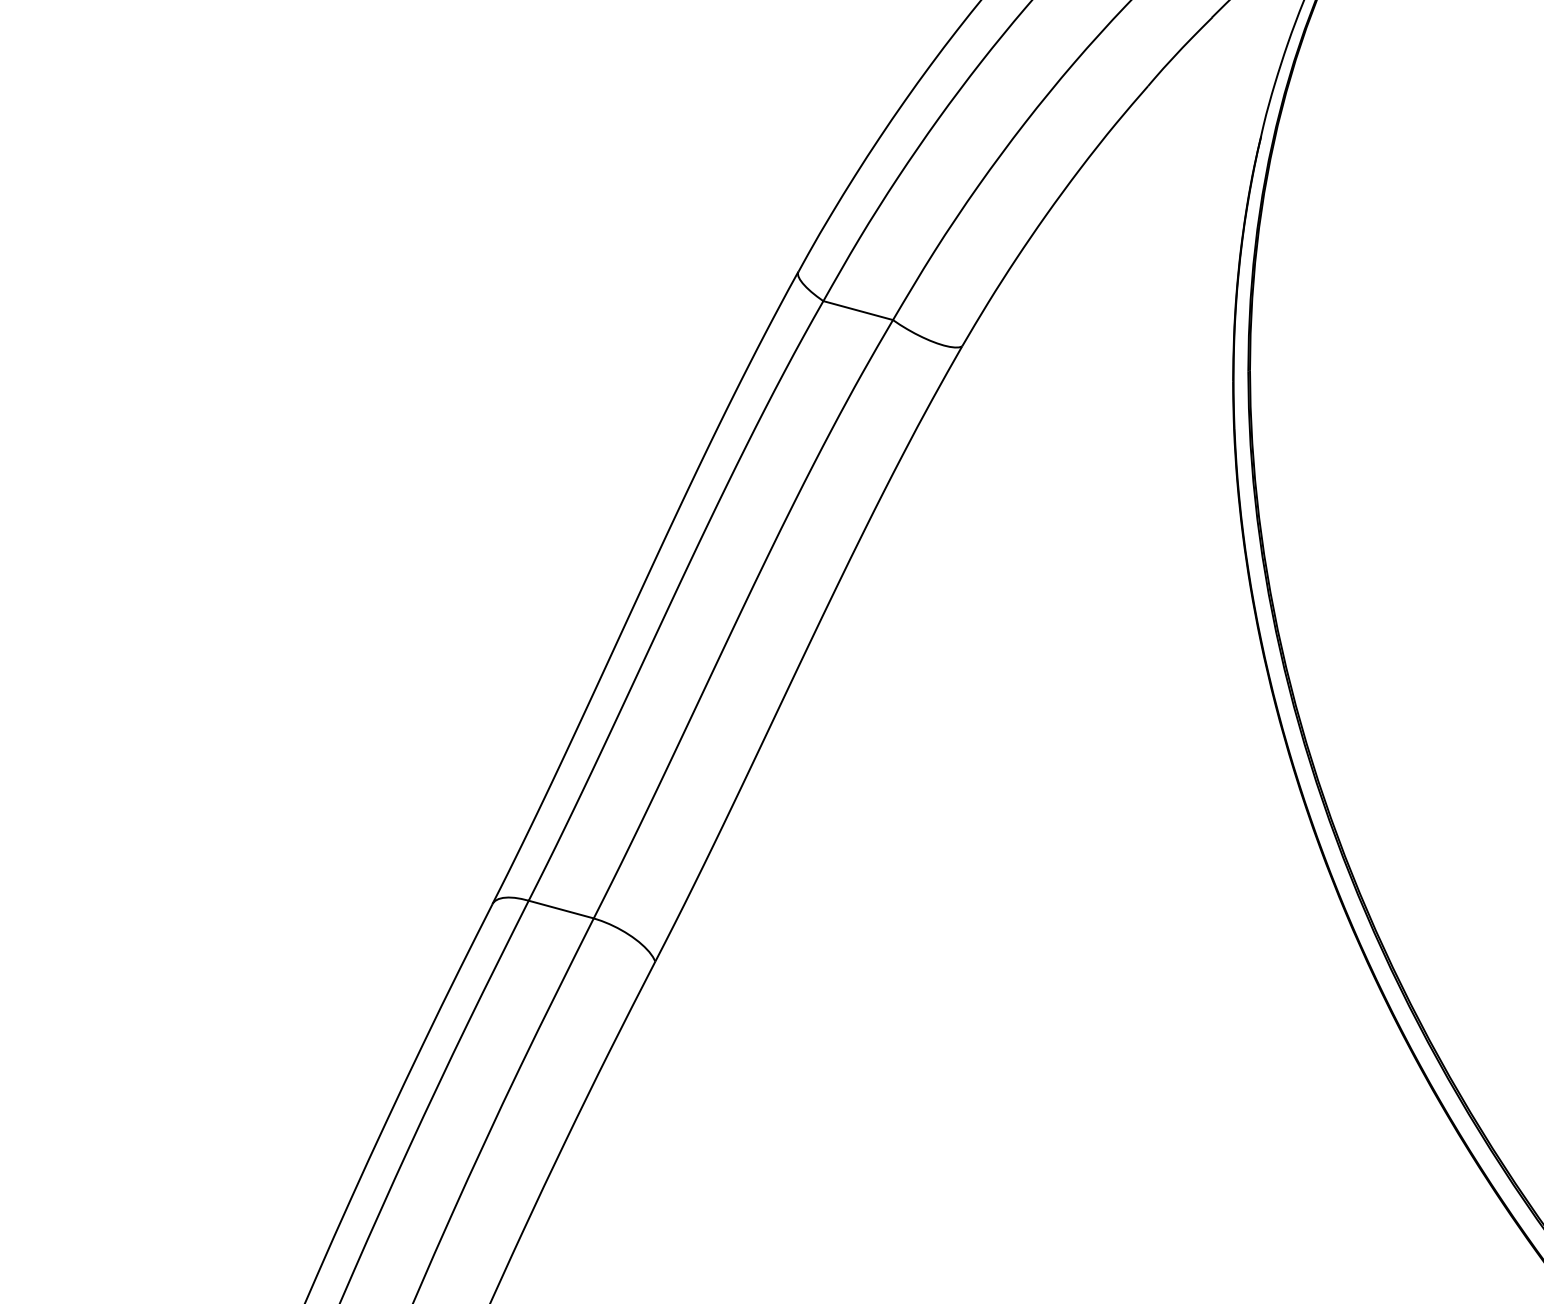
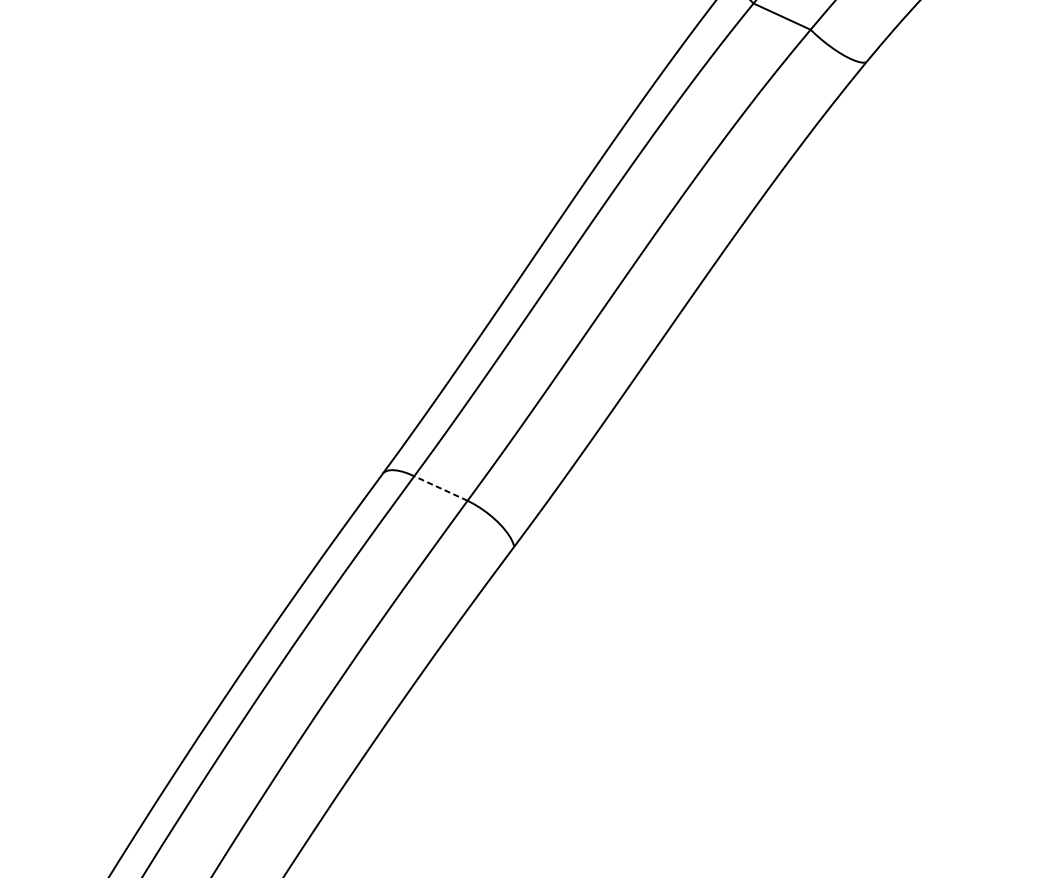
line: (561, 909) -> (441, 488), solid -> dashed

